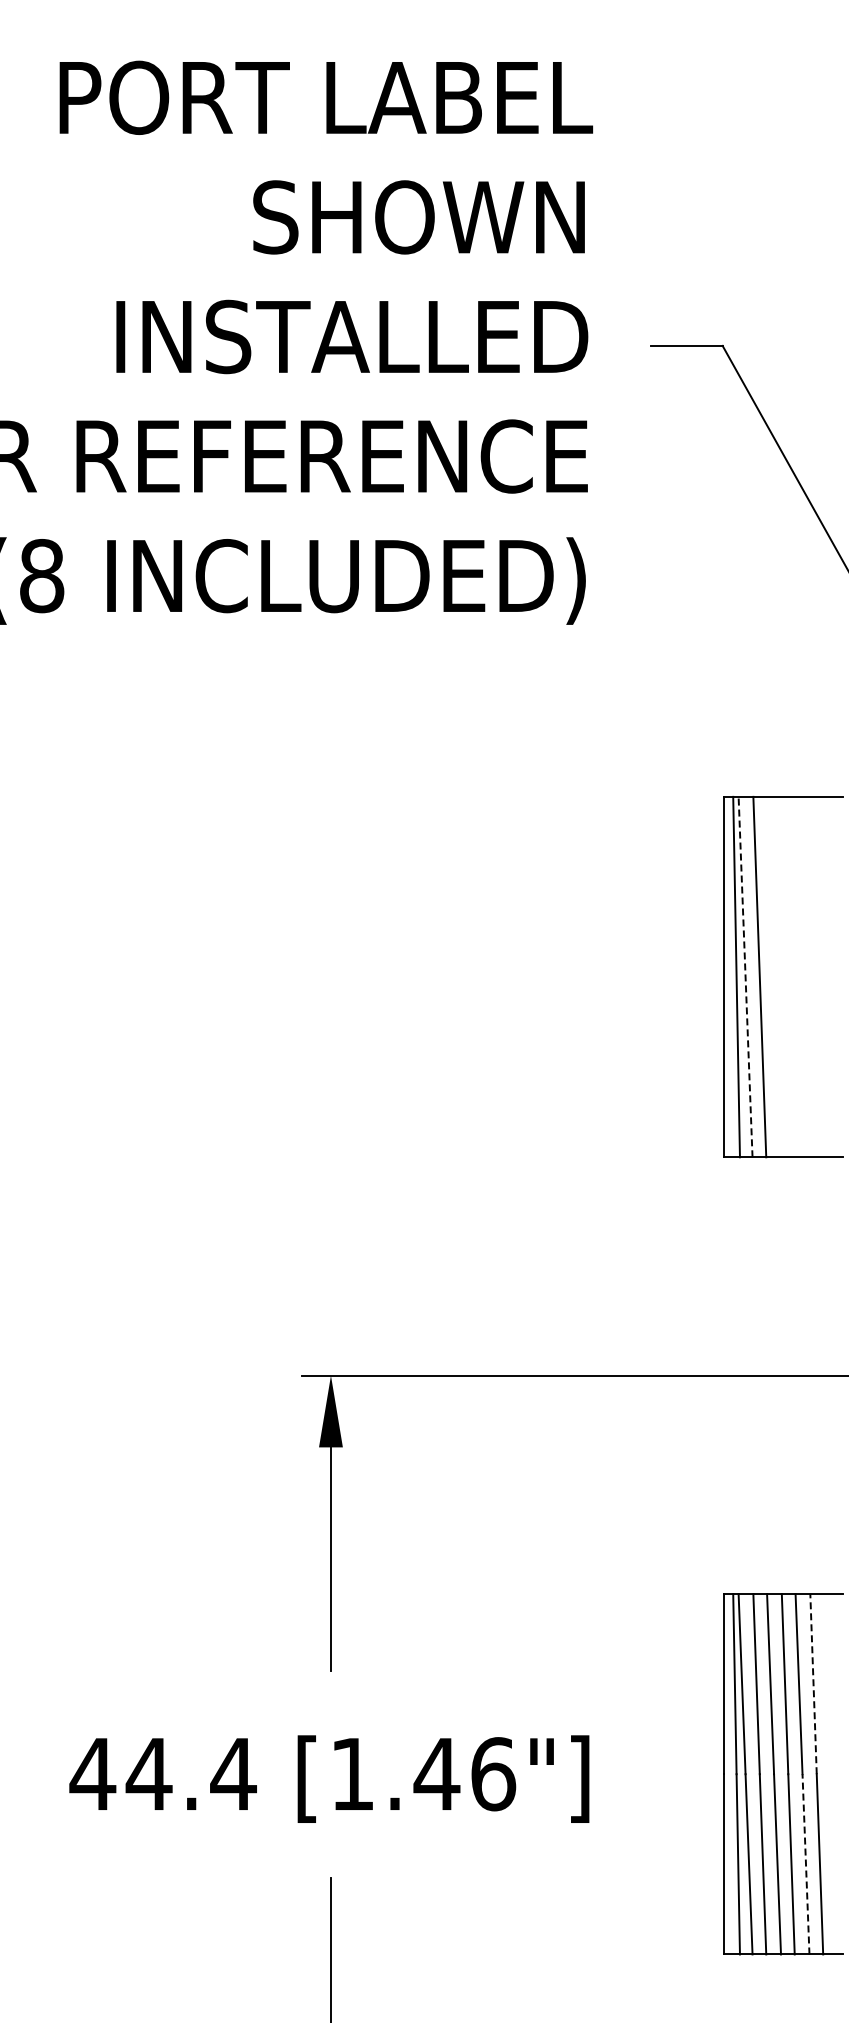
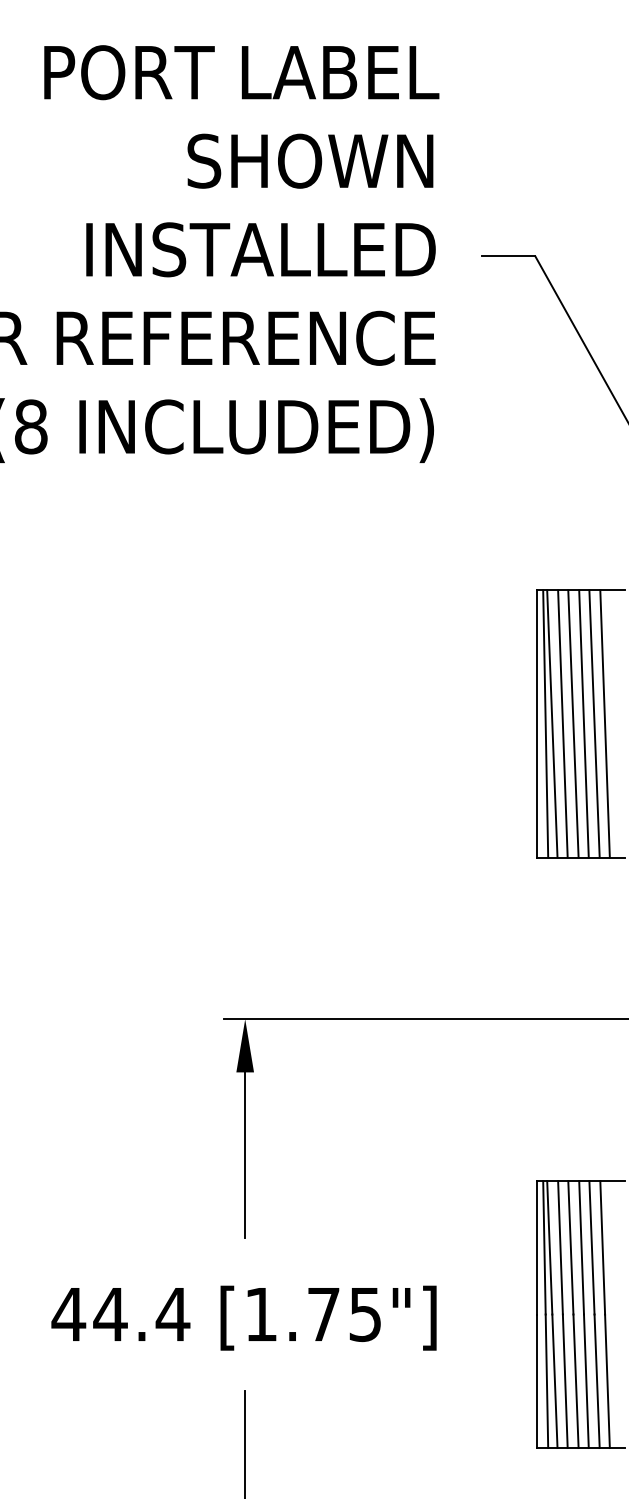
line: (745, 976) -> (552, 723), dashed -> solid
line: (773, 976) -> (573, 723), added
line: (787, 976) -> (583, 723), added
line: (802, 976) -> (594, 723), added
line: (816, 976) -> (604, 723), added
line: (813, 1683) -> (602, 1247), dashed -> solid
text: (464, 1774) -> (344, 1314), [1.46"] -> [1.75"]
line: (805, 1863) -> (596, 1380), dashed -> solid

